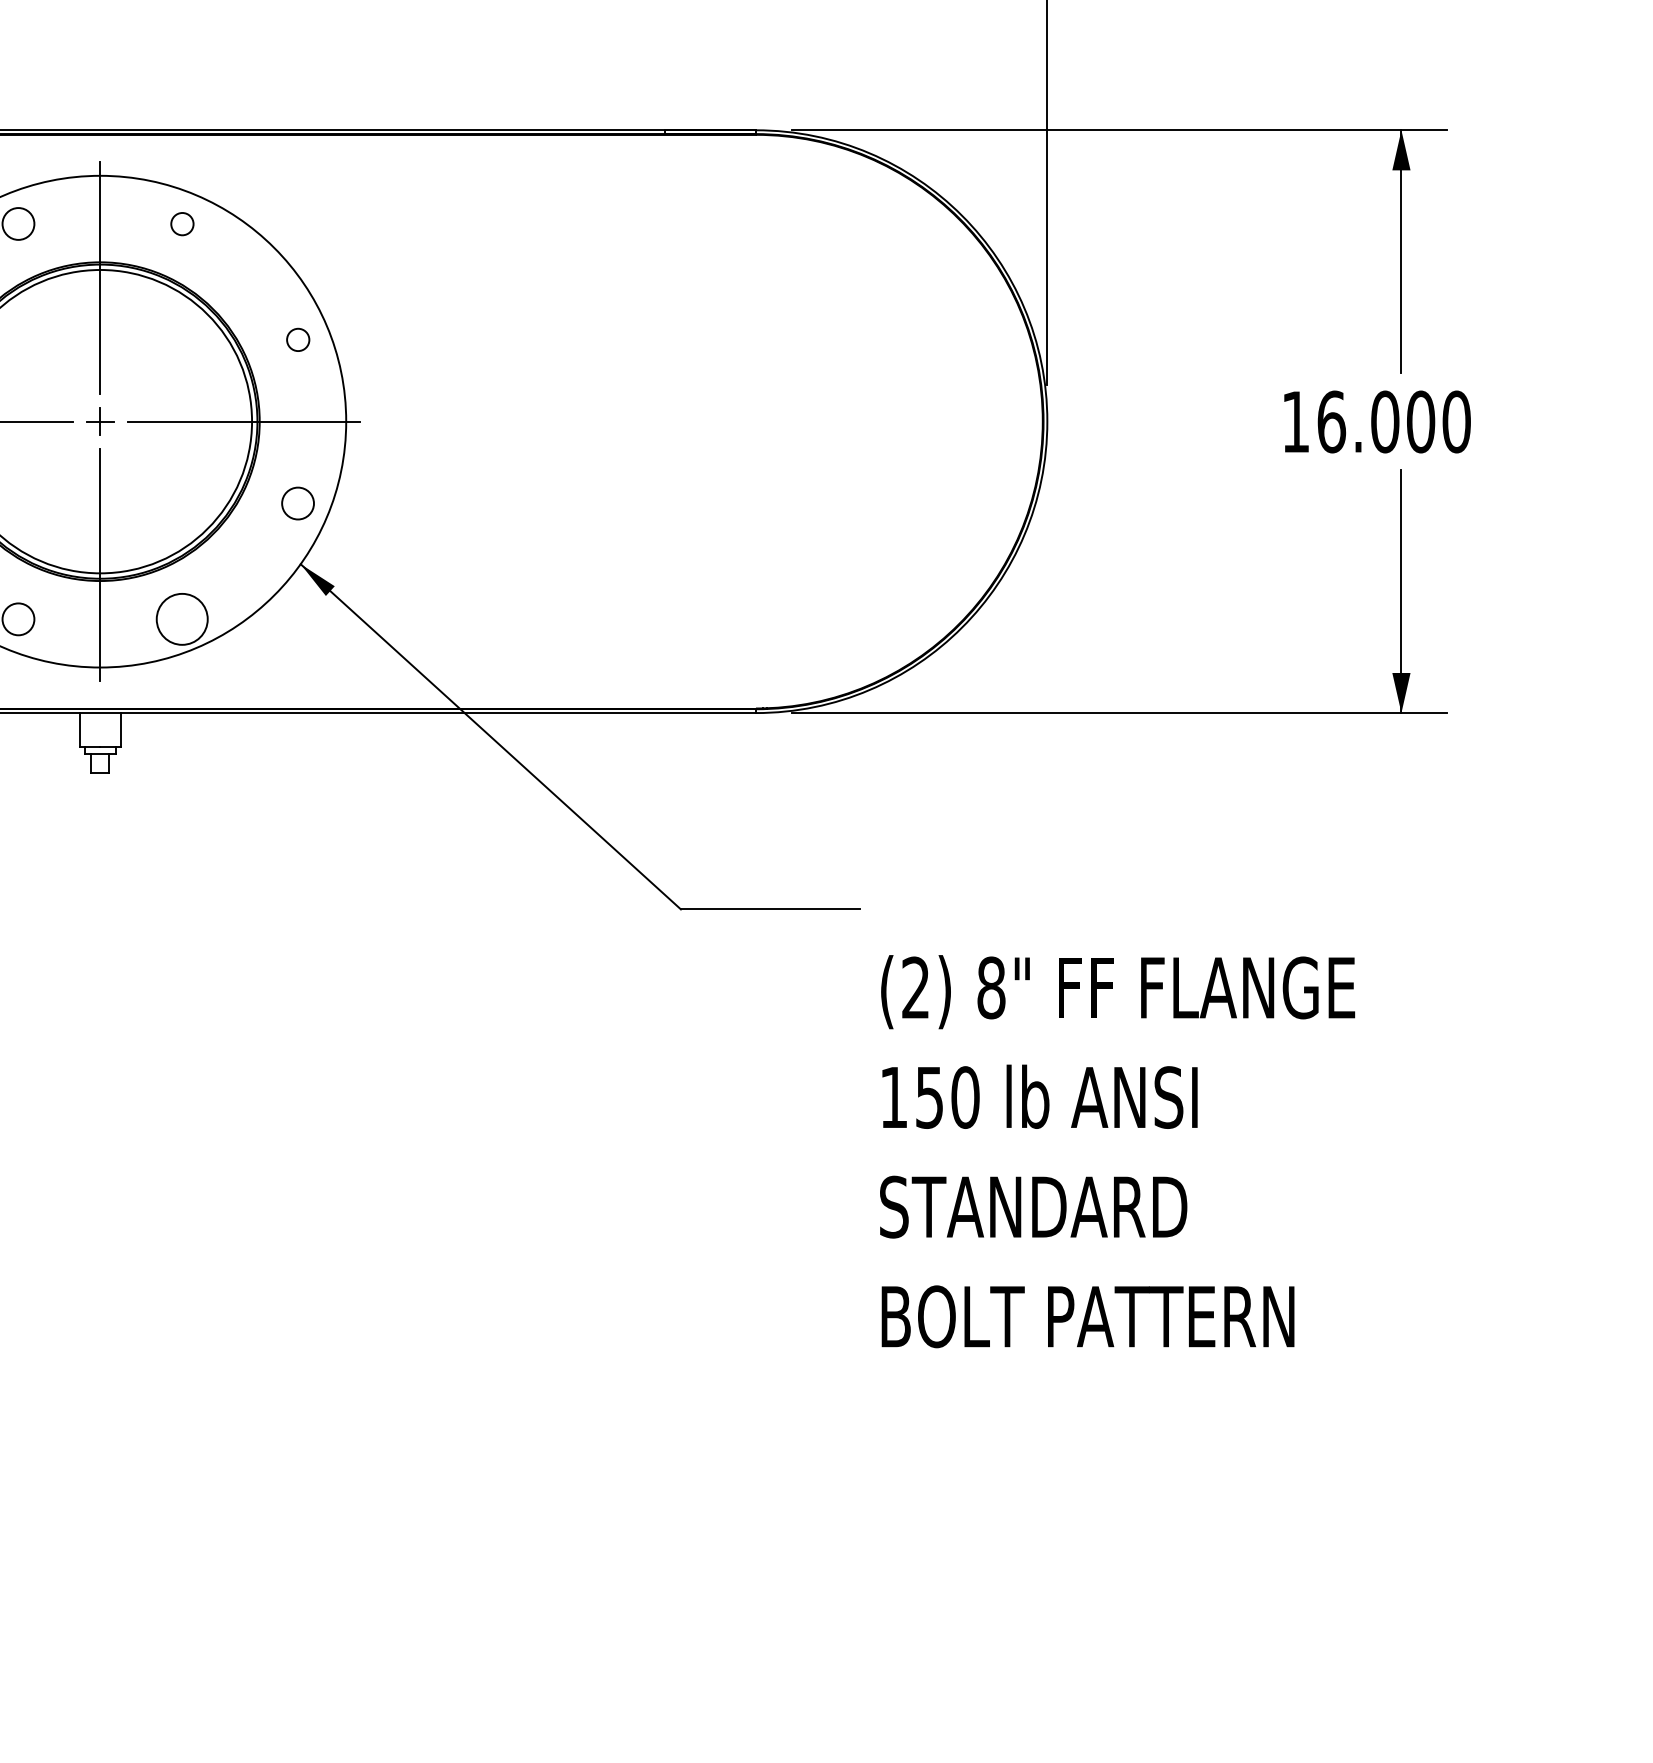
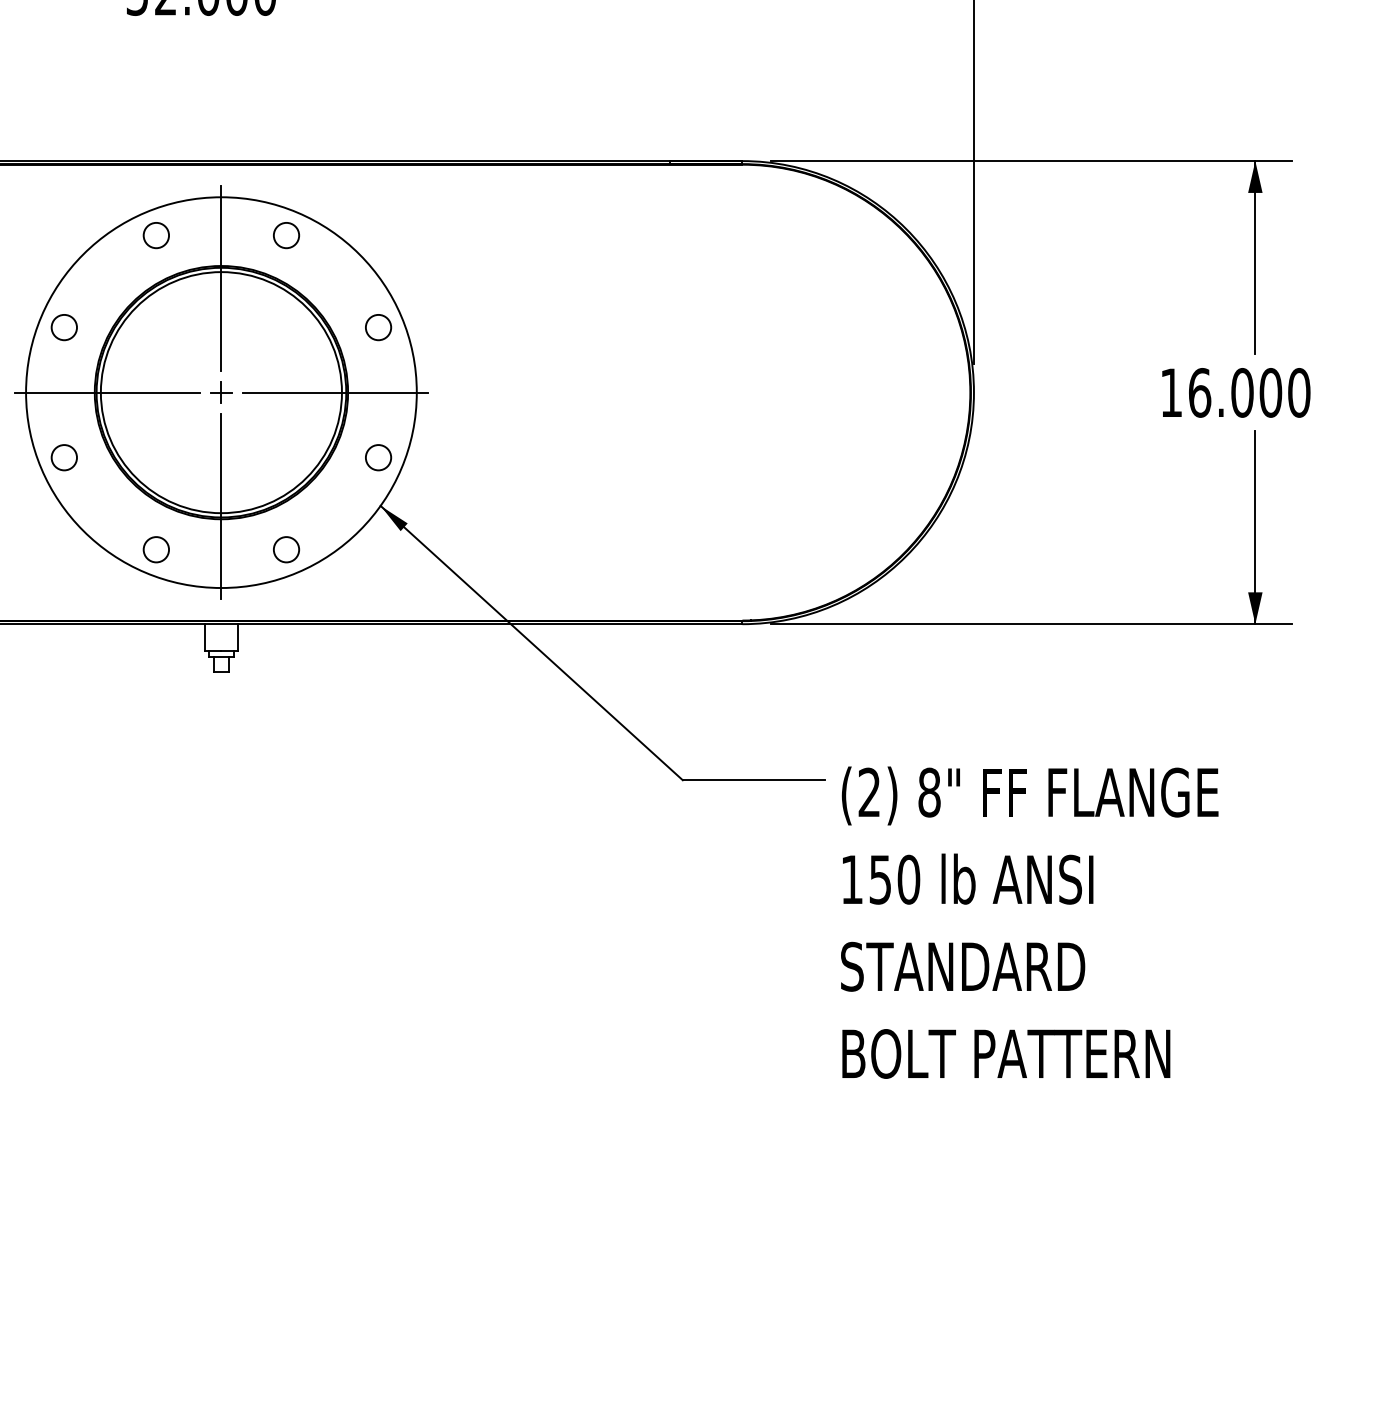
circle: (182, 223) -> (286, 235), size x1.43
circle: (298, 339) -> (378, 327), size x1.43
circle: (182, 619) -> (286, 549), size x0.62
text: (1117, 1151) -> (1029, 922), moved

